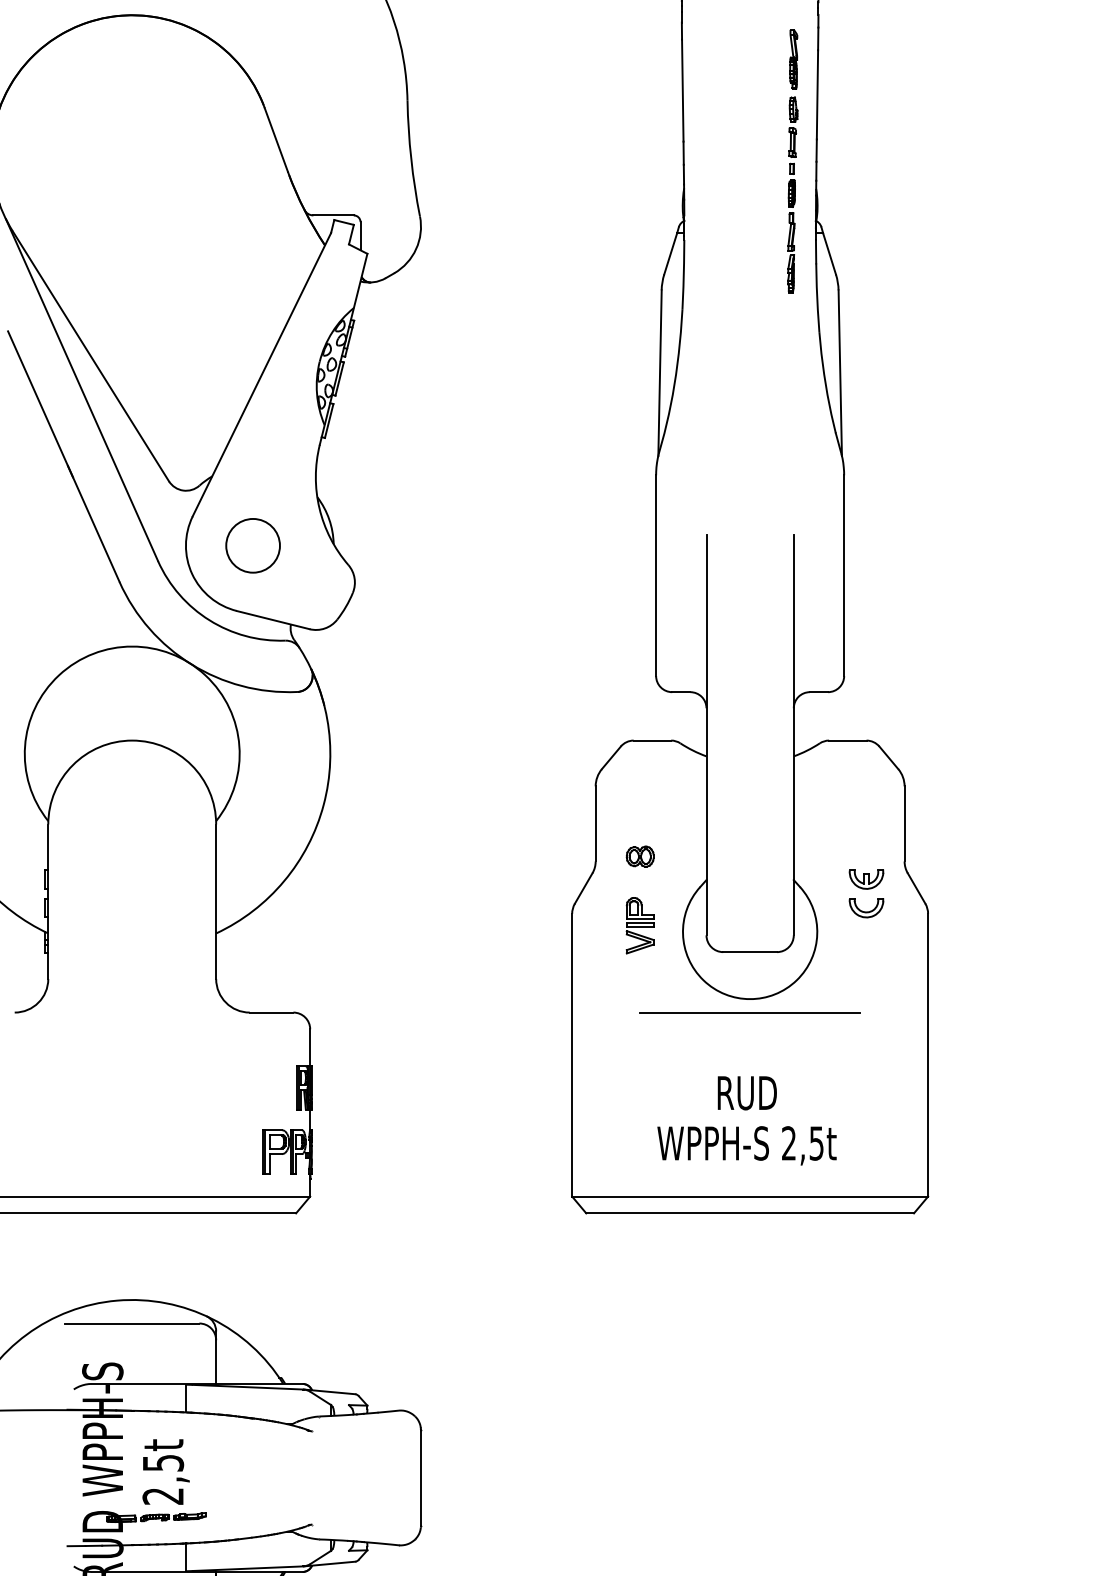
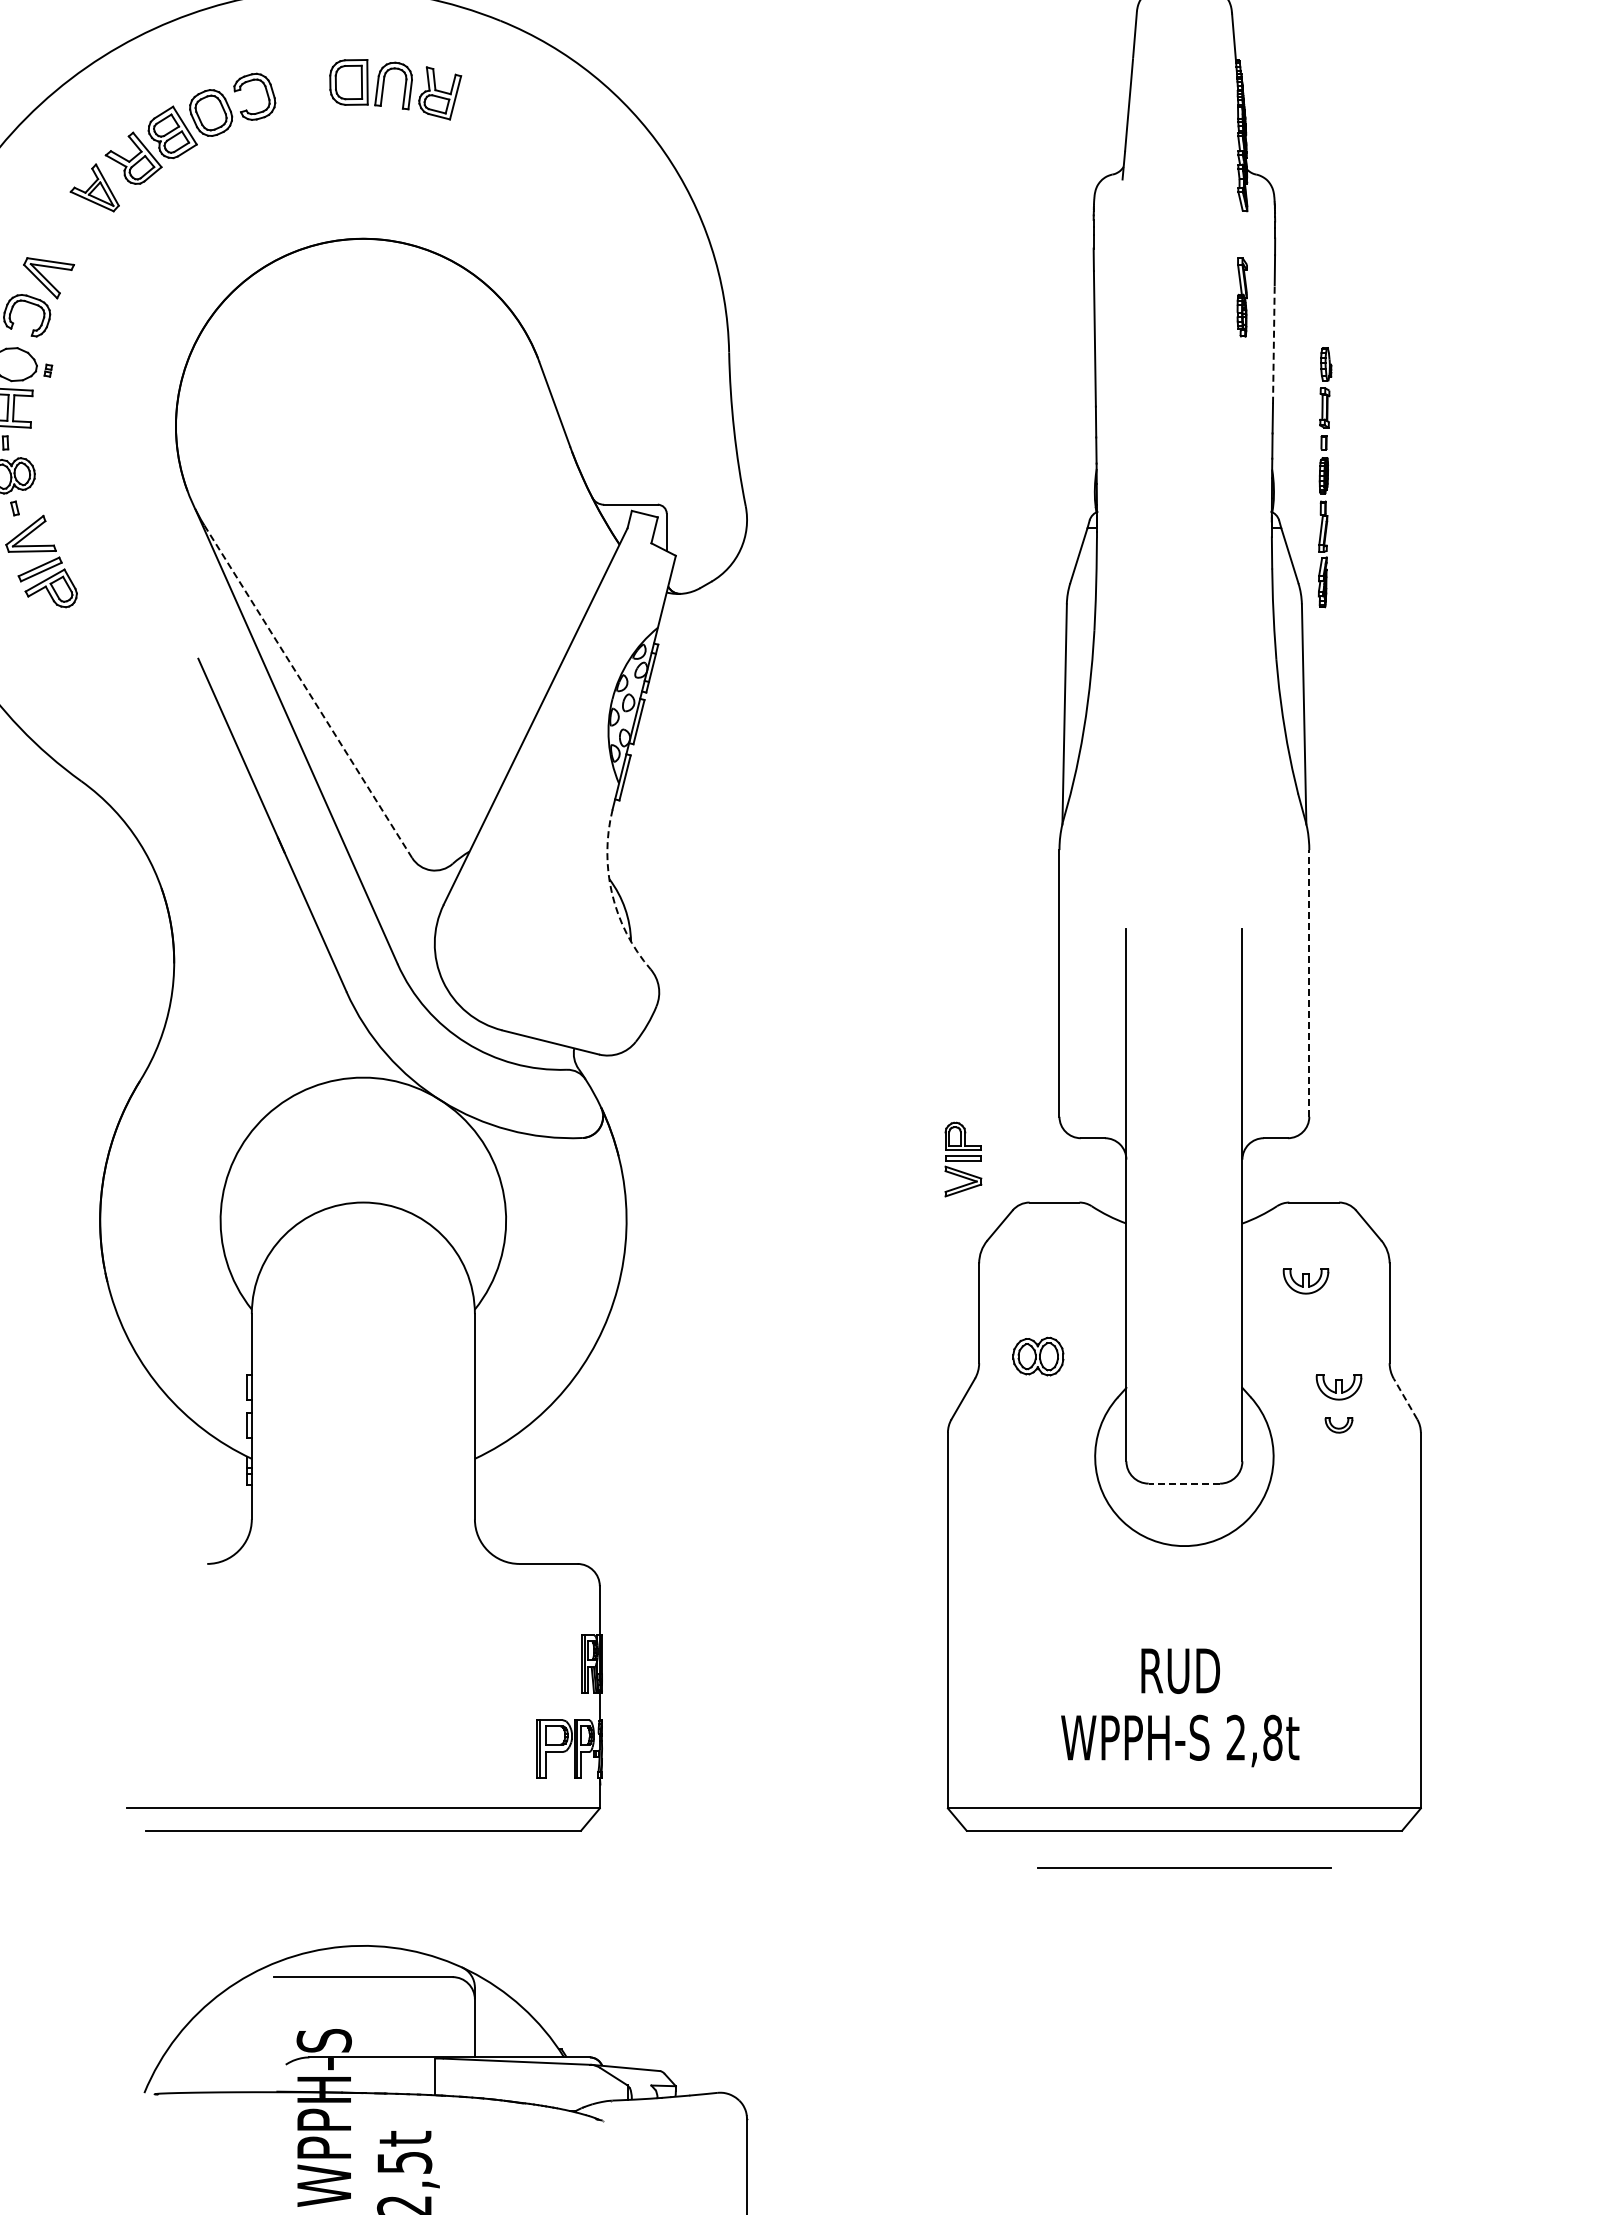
line: (817, 94) -> (1273, 344), solid -> dashed
part: (792, 194) -> (1324, 477), moved
line: (90, 356) -> (308, 692), solid -> dashed
arc: (319, 508) -> (612, 894), solid -> dashed
circle: (252, 545) -> (523, 943), removed
line: (844, 574) -> (1309, 982), solid -> dashed
part: (841, 800) -> (1305, 1281), added
part: (640, 856) -> (1038, 1356), size x1.4
line: (916, 888) -> (1405, 1398), solid -> dashed
part: (866, 908) -> (1338, 1425), size x0.6
part: (640, 925) -> (963, 1159), moved
line: (750, 952) -> (1184, 1483), solid -> dashed
line: (750, 1012) -> (1184, 1867), moved
text: (816, 1143) -> (1272, 1737), 2,5t -> 2,8t

